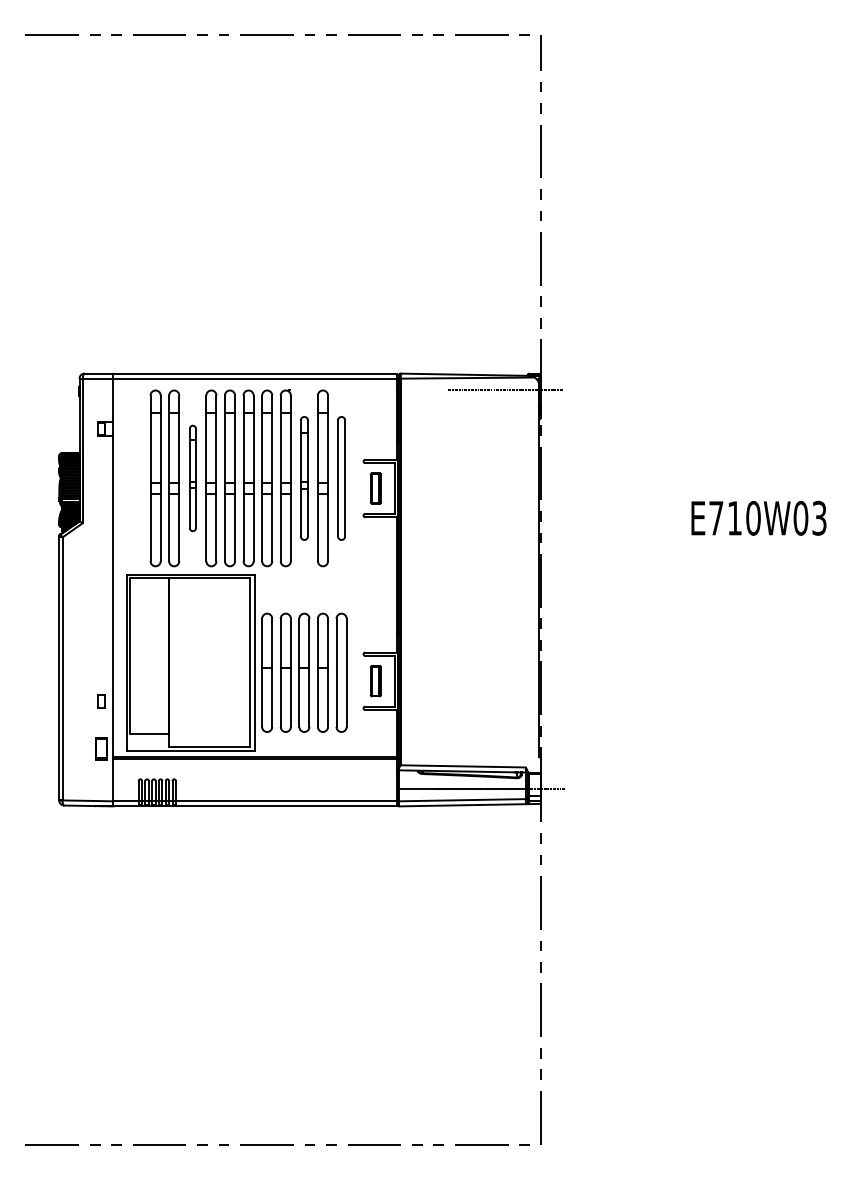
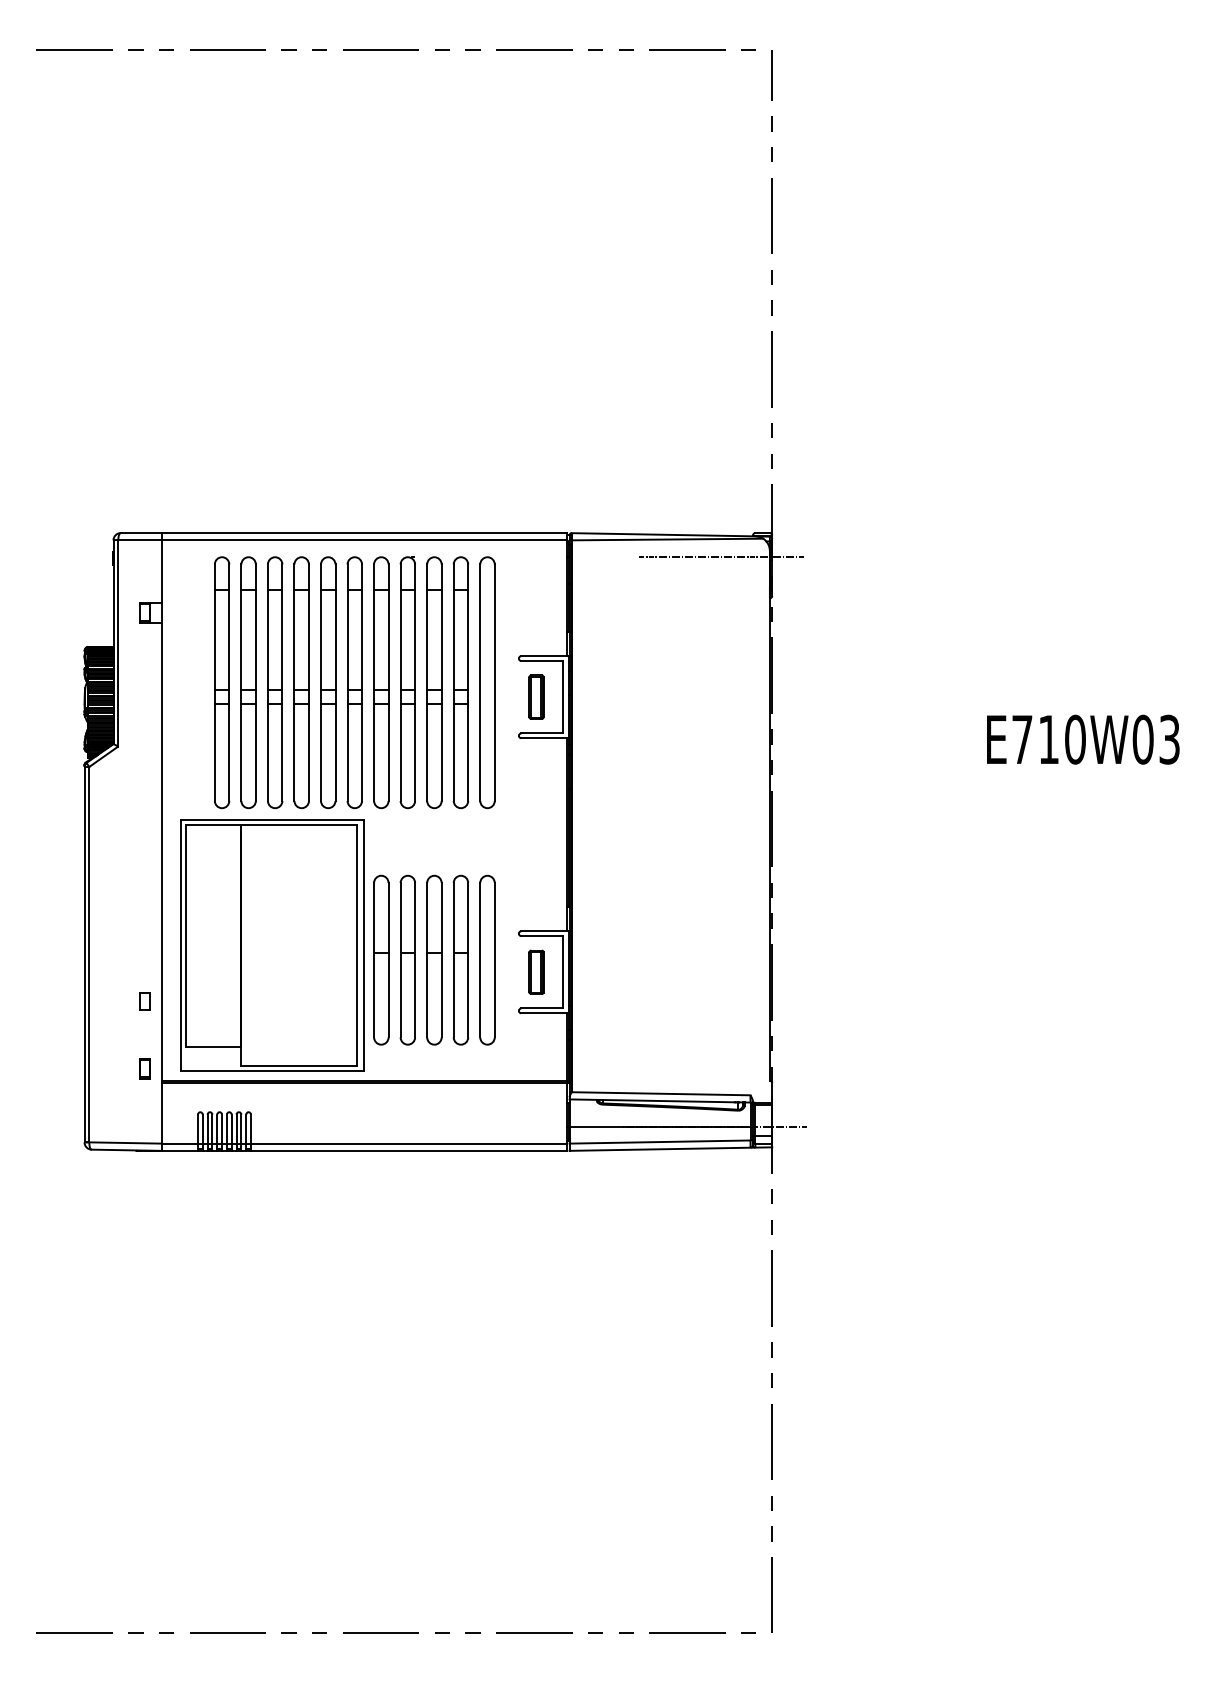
part: (193, 478) -> (275, 682), size x1.67
part: (304, 478) -> (434, 682), size x1.43
part: (341, 478) -> (487, 682), size x1.43
part: (101, 748) -> (144, 1068), size x0.62

